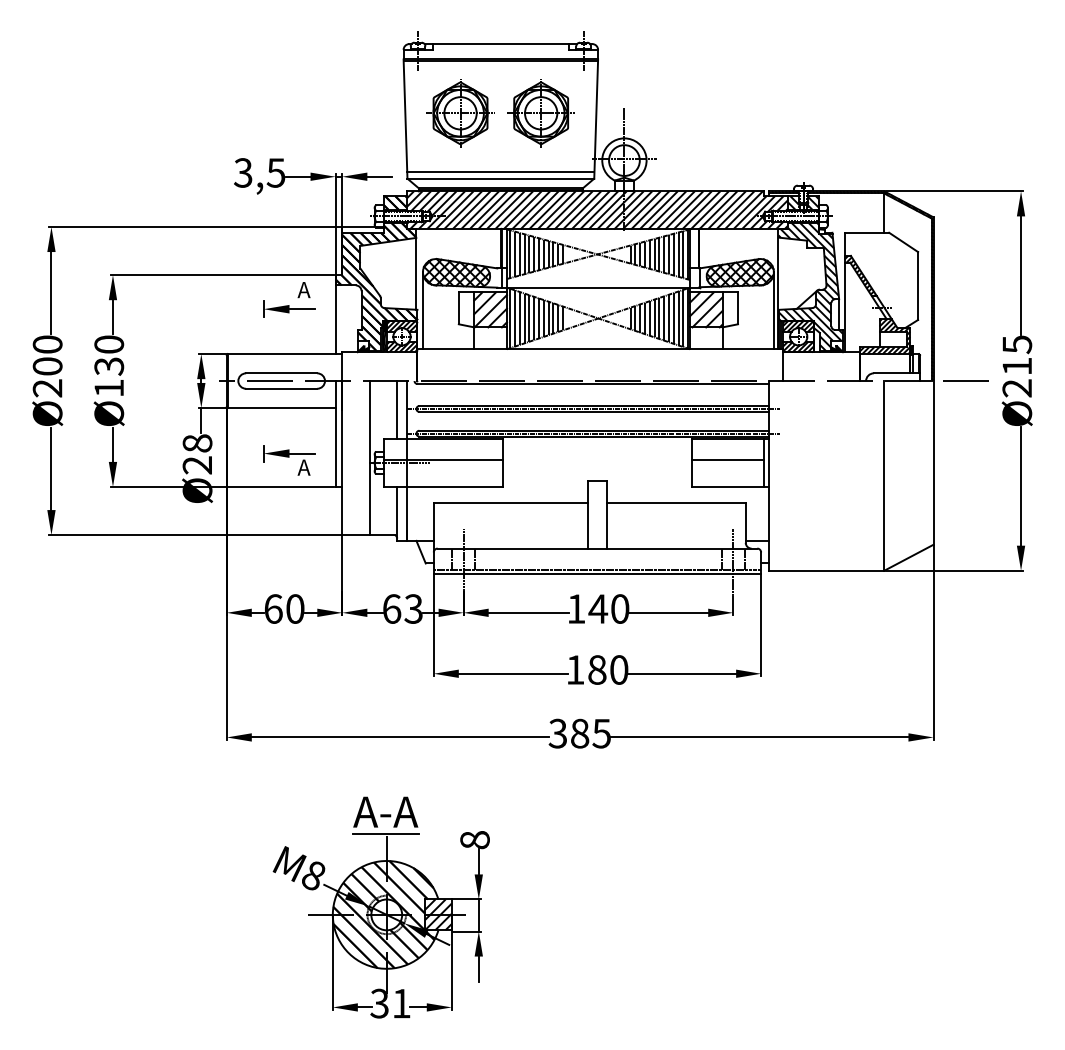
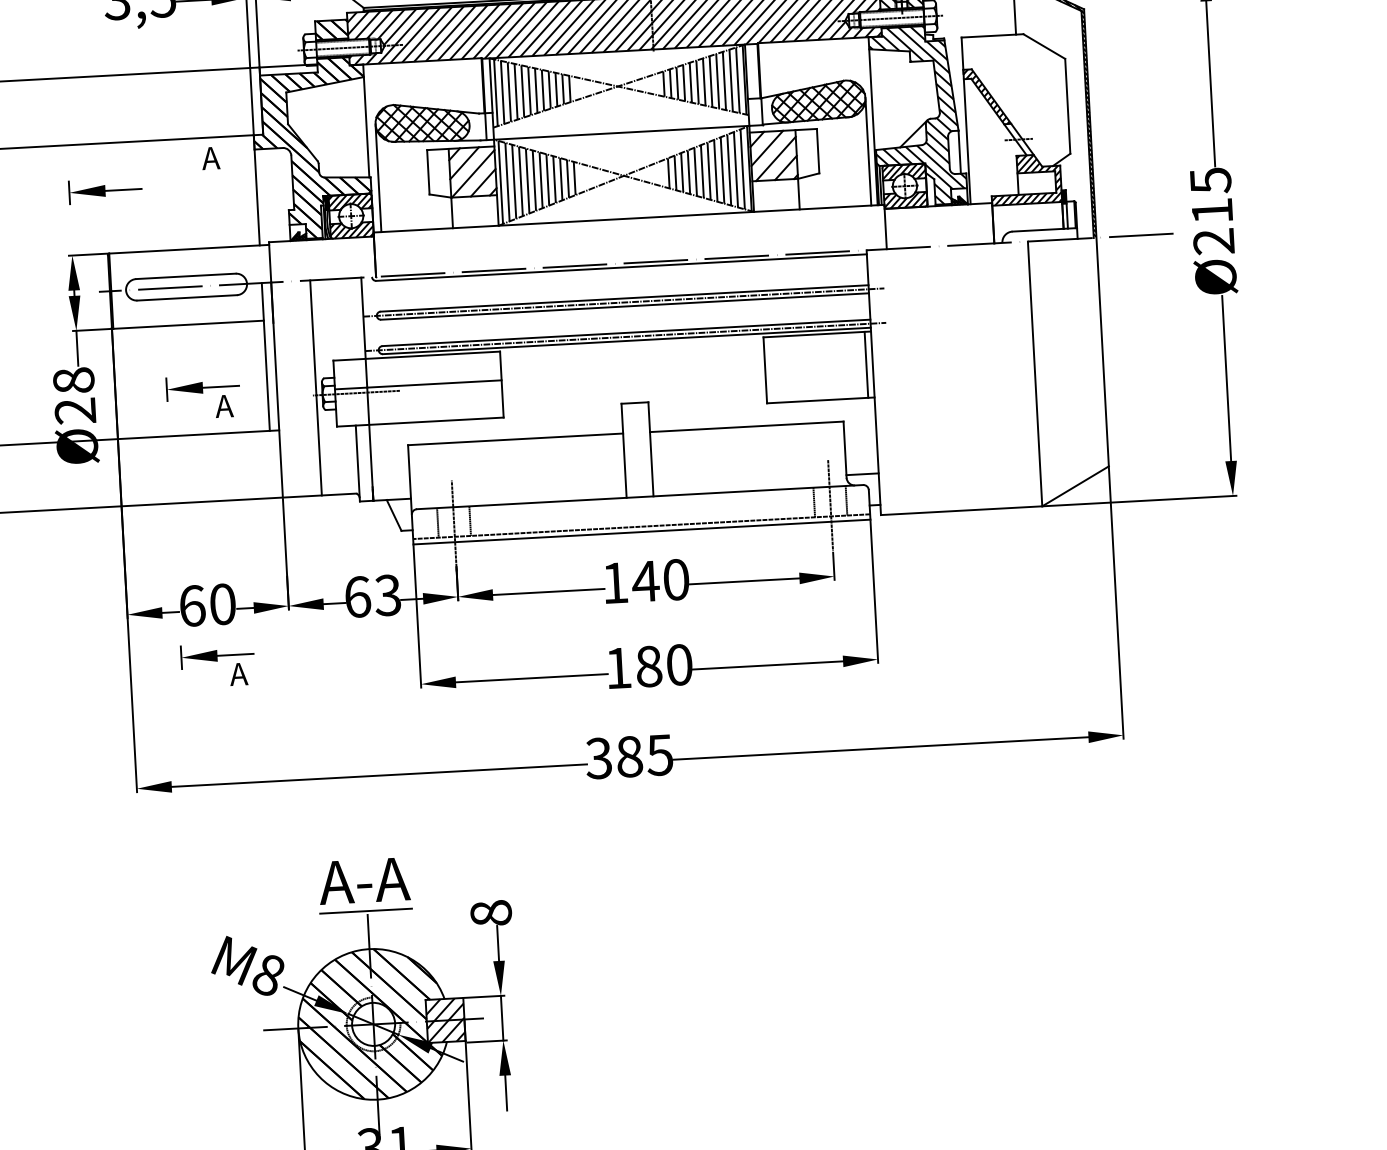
part: (289, 308) -> (105, 189), moved
line: (397, 410) -> (350, 319), removed
line: (727, 459) -> (814, 362), removed
part: (289, 652) -> (217, 665), added

